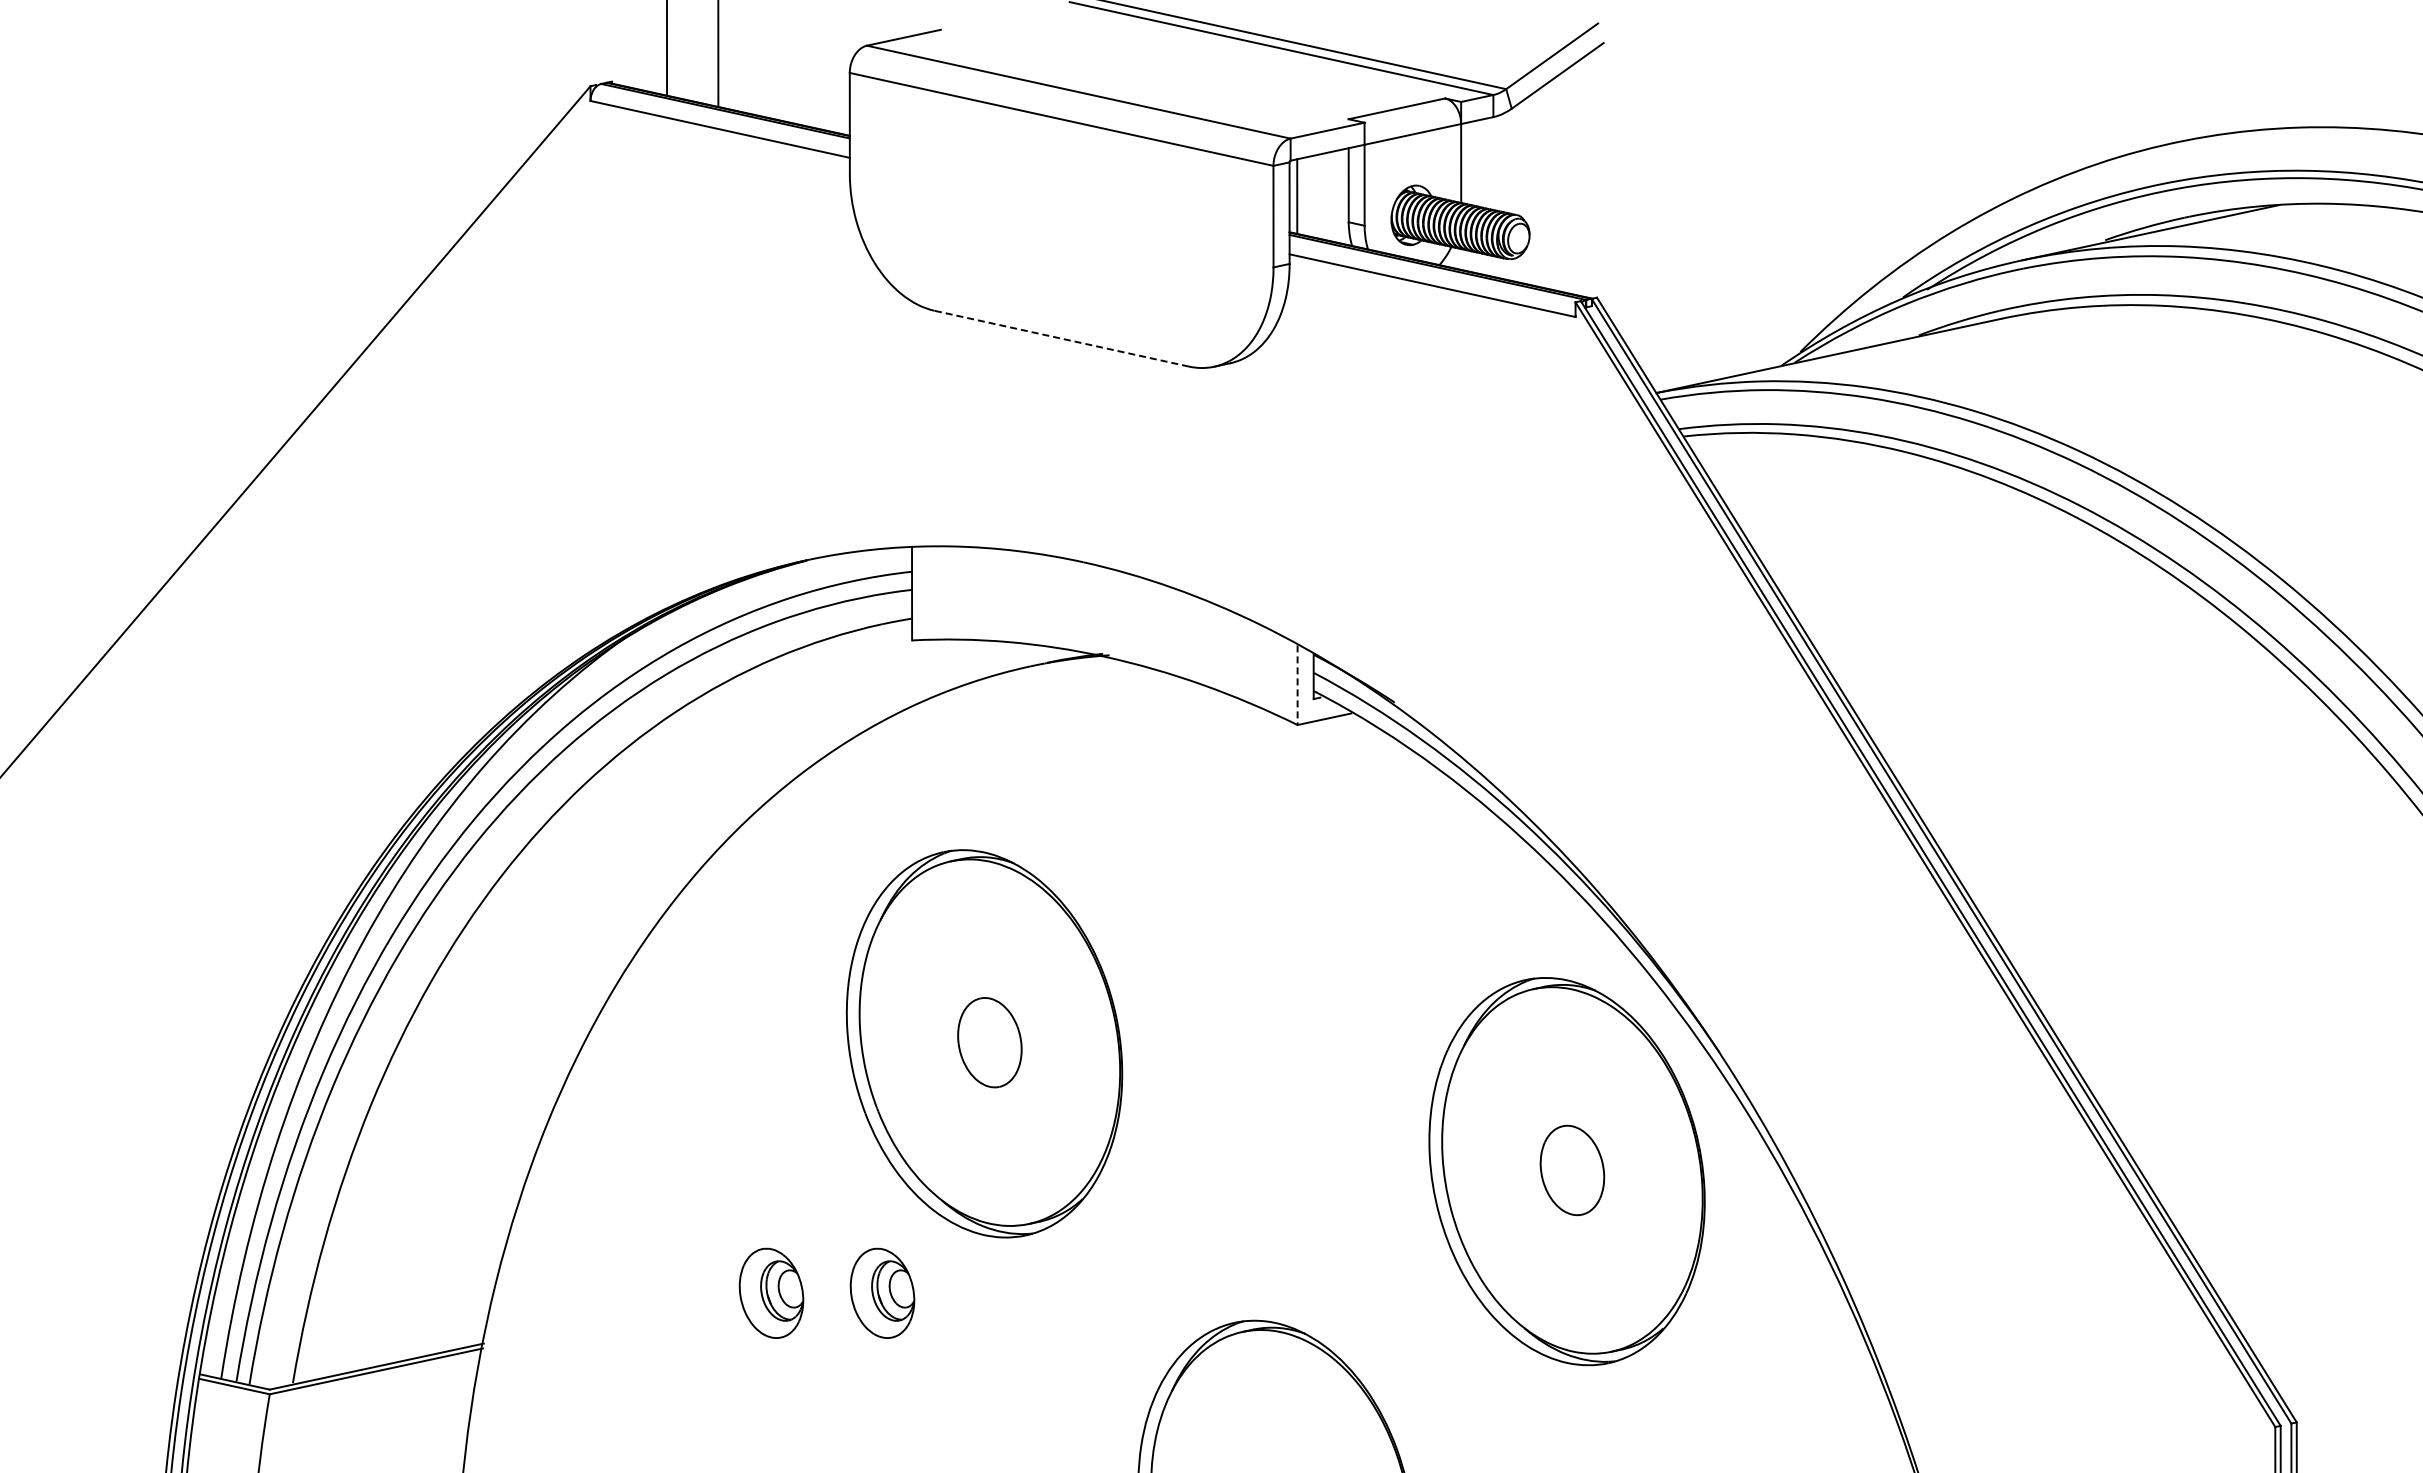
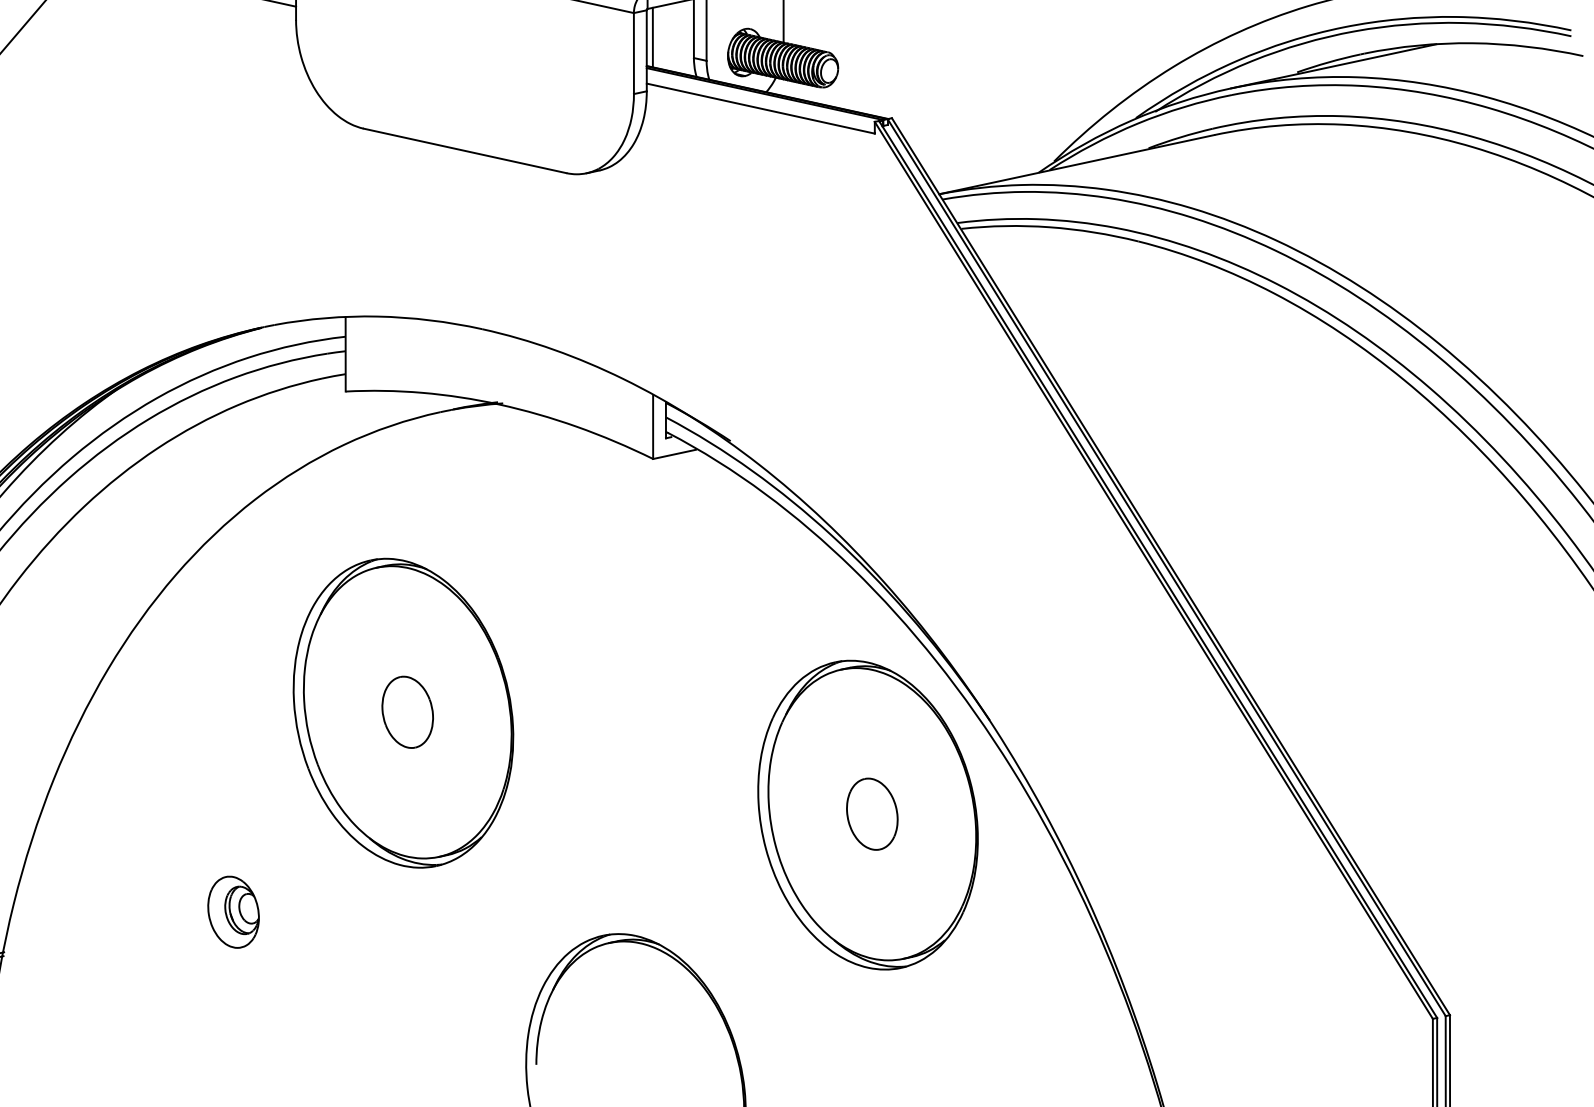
line: (1061, 338) -> (464, 150), dashed -> solid
line: (1297, 685) -> (653, 427), dashed -> solid
part: (882, 1292) -> (322, 911), removed

